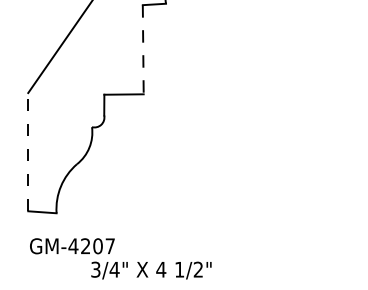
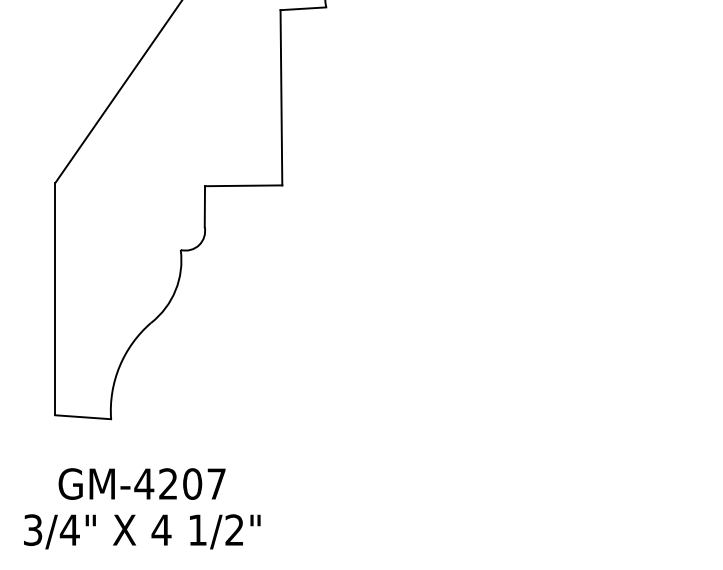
line: (143, 49) -> (281, 97), dashed -> solid
line: (28, 151) -> (55, 297), dashed -> solid
text: (151, 270) -> (142, 531), moved

